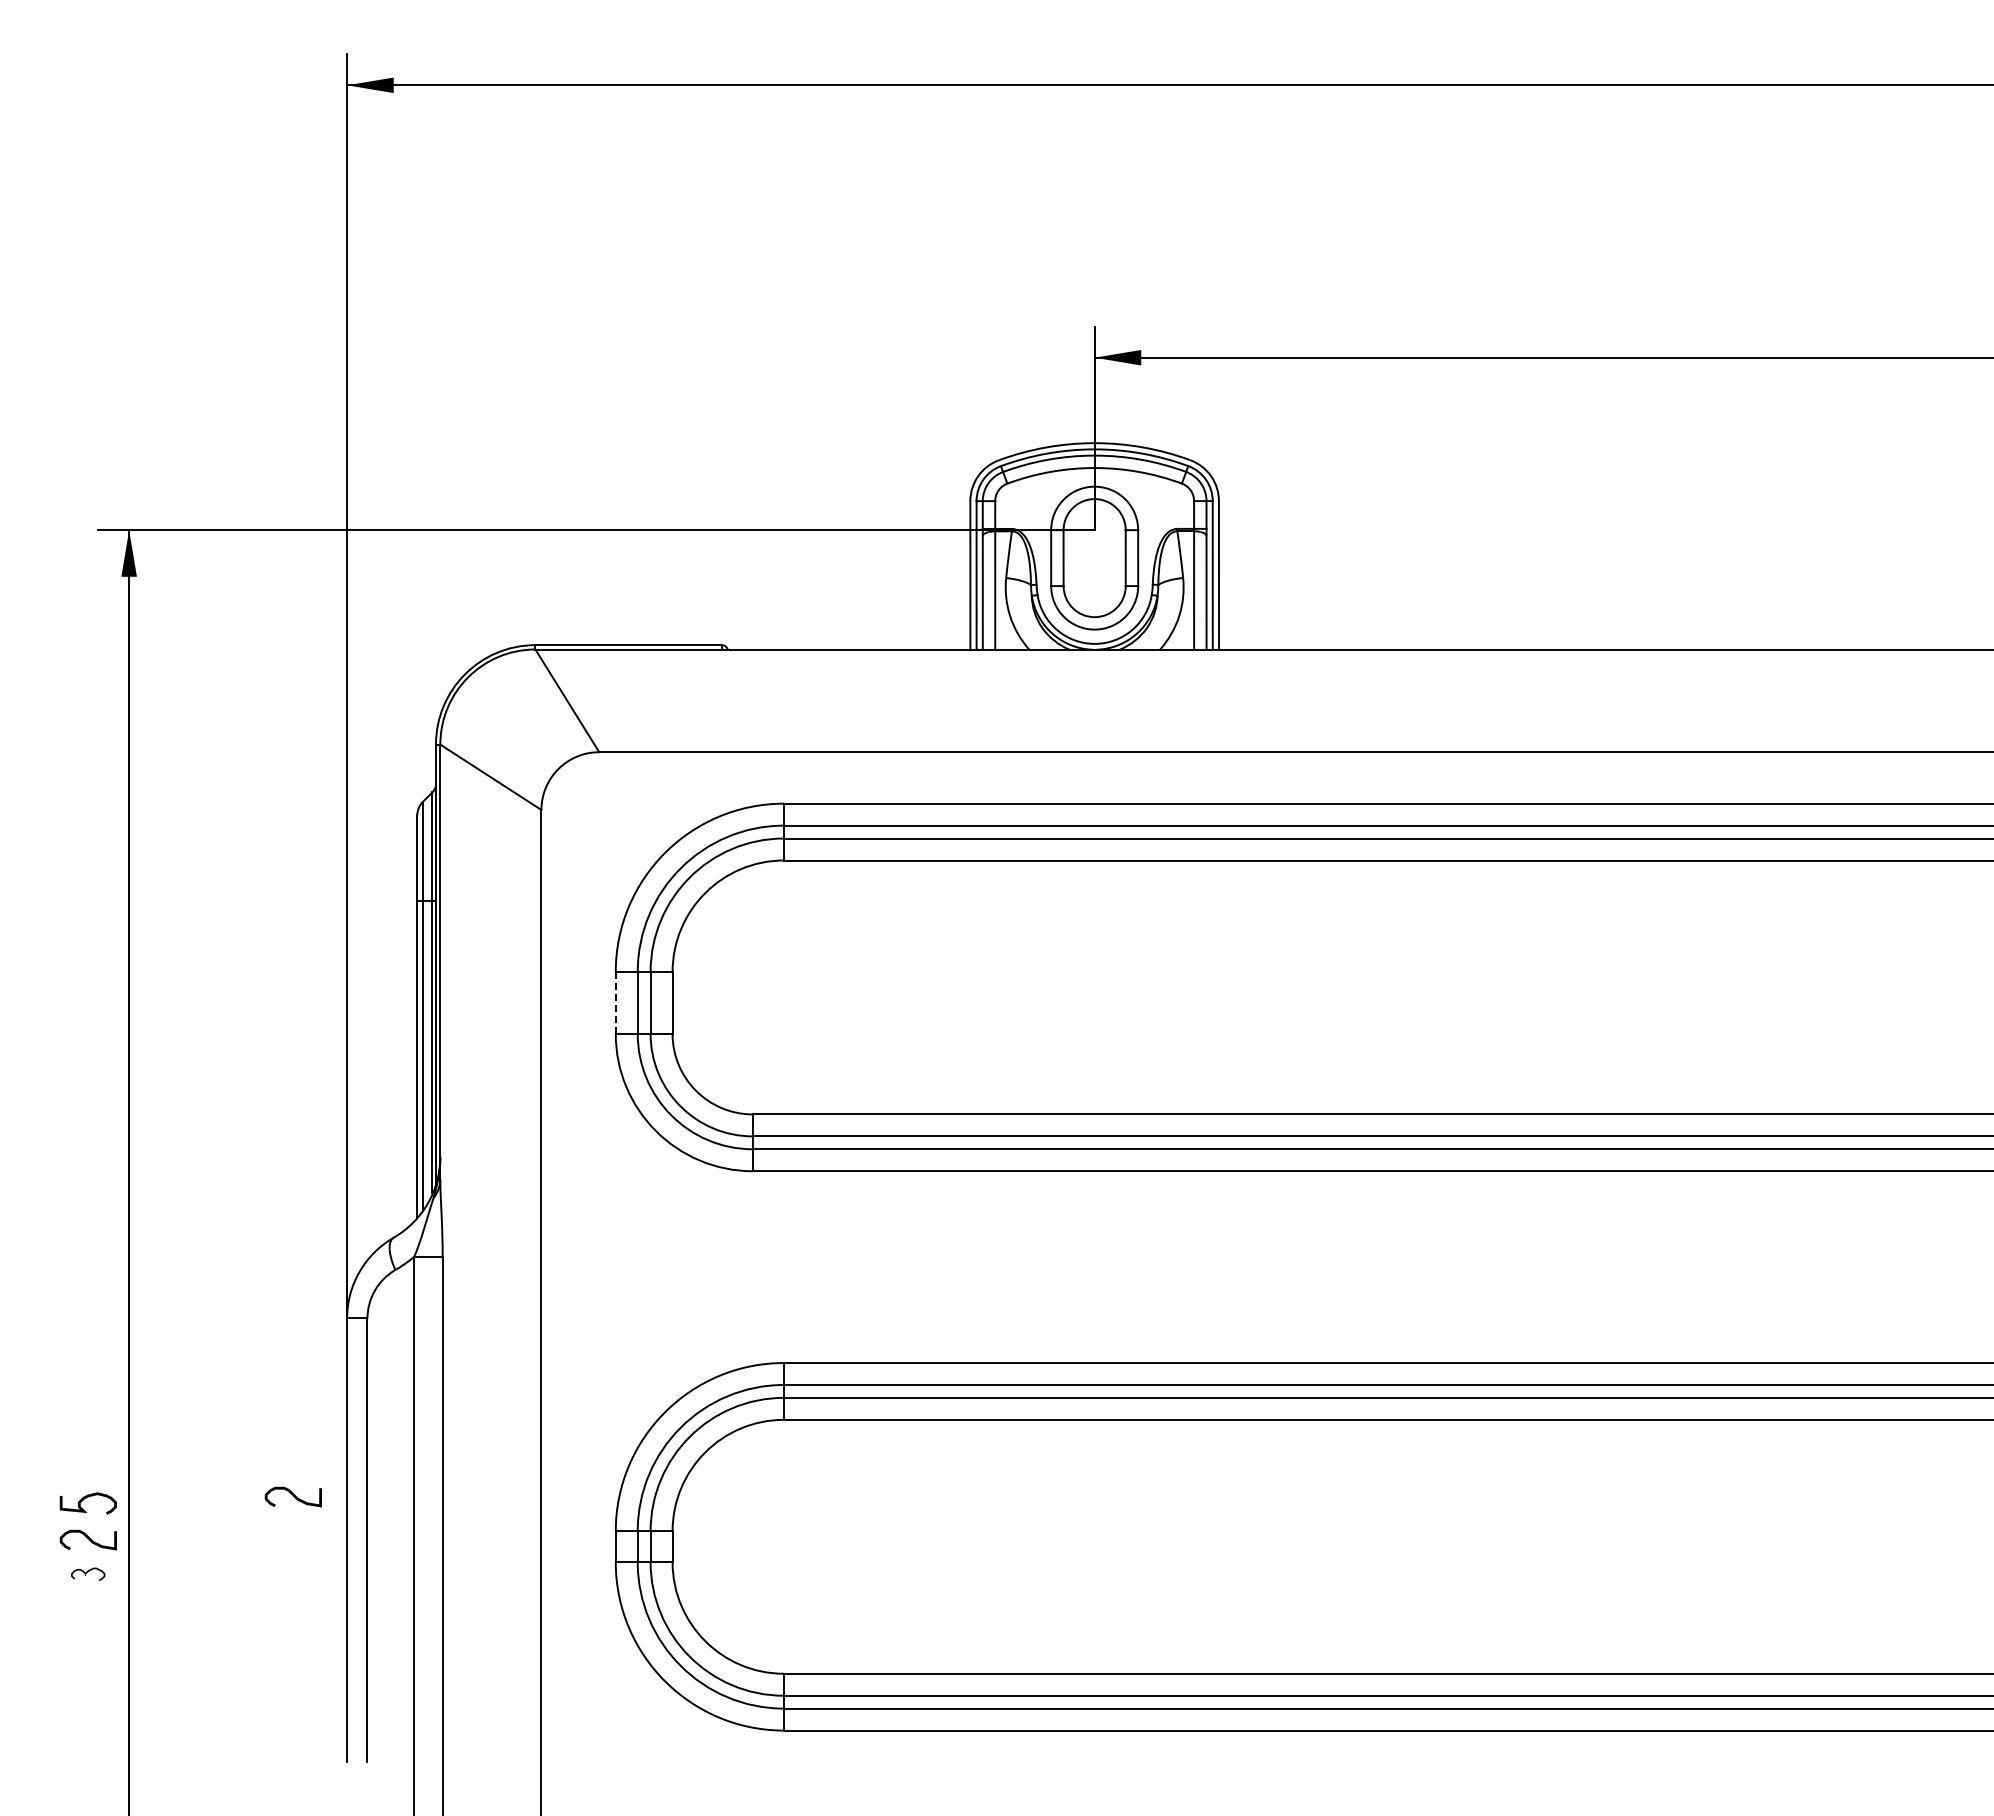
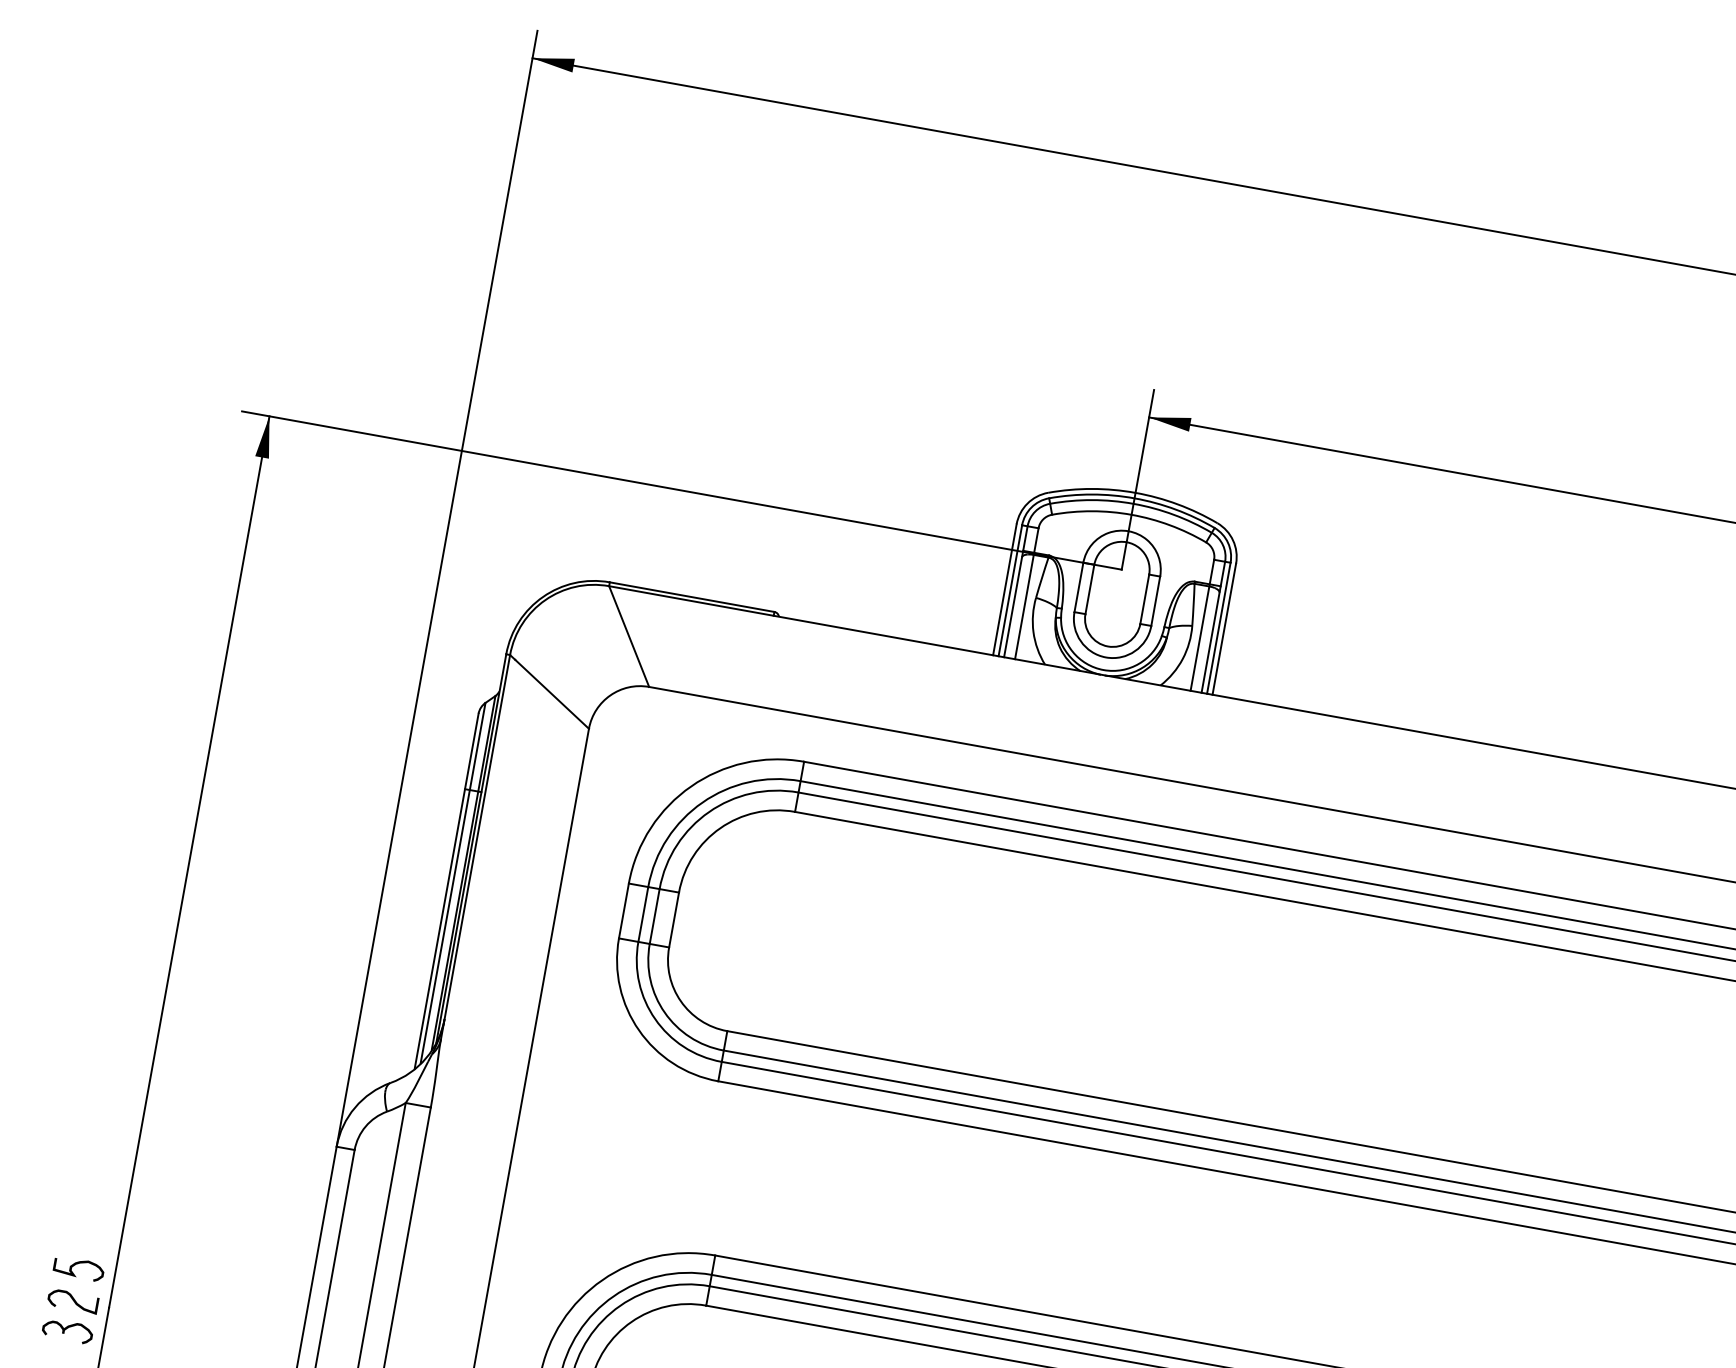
line: (615, 1002) -> (623, 910), dashed -> solid
curve: (292, 1495) -> (260, 1294), removed
part: (87, 1574) -> (66, 1331), size x1.67

